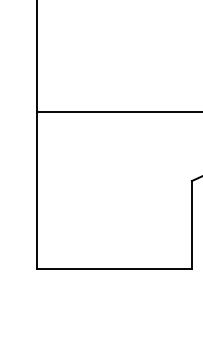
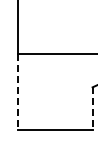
line: (38, 189) -> (18, 91), solid -> dashed
line: (191, 224) -> (92, 108), solid -> dashed

